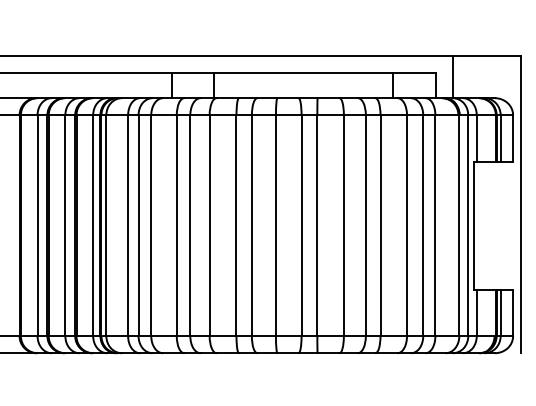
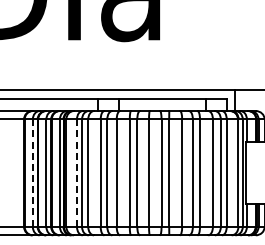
line: (36, 226) -> (32, 173), solid -> dashed
line: (129, 226) -> (77, 173), solid -> dashed

